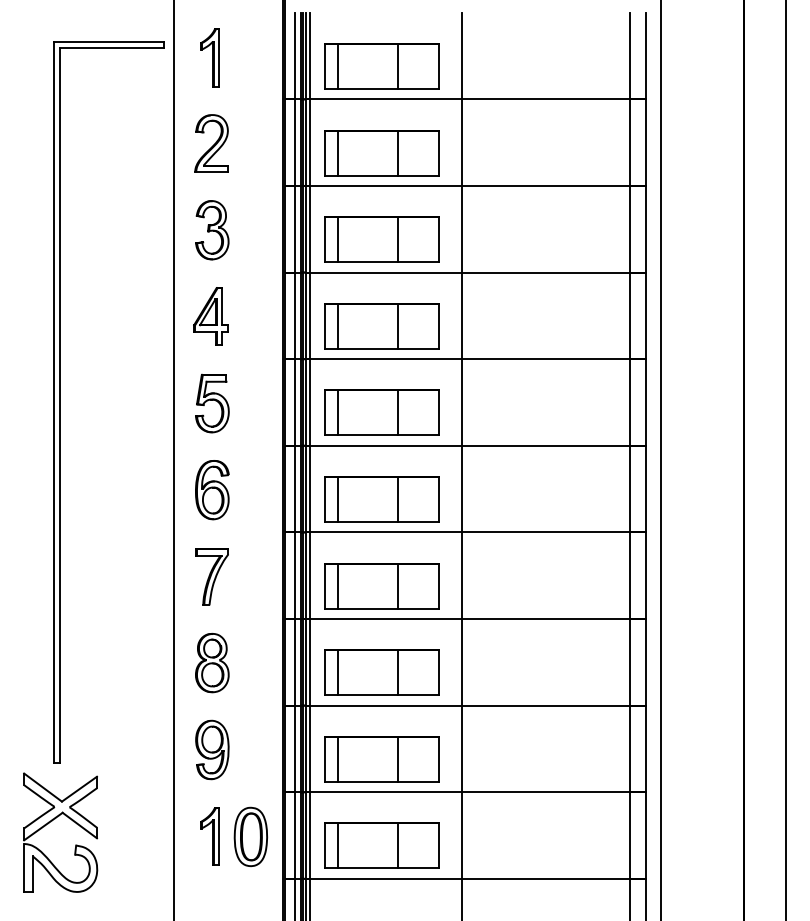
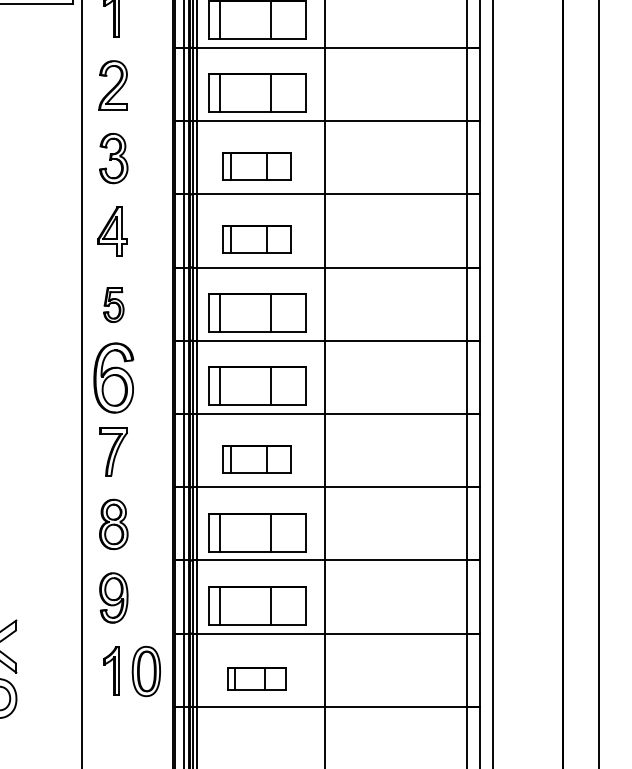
part: (381, 239) -> (256, 166), size x0.7
part: (381, 326) -> (256, 239), size x0.7
part: (212, 403) -> (113, 305), size x0.7
part: (212, 490) -> (113, 378), size x1.4
part: (381, 586) -> (256, 459), size x0.7
part: (381, 845) -> (256, 678), size x0.6

